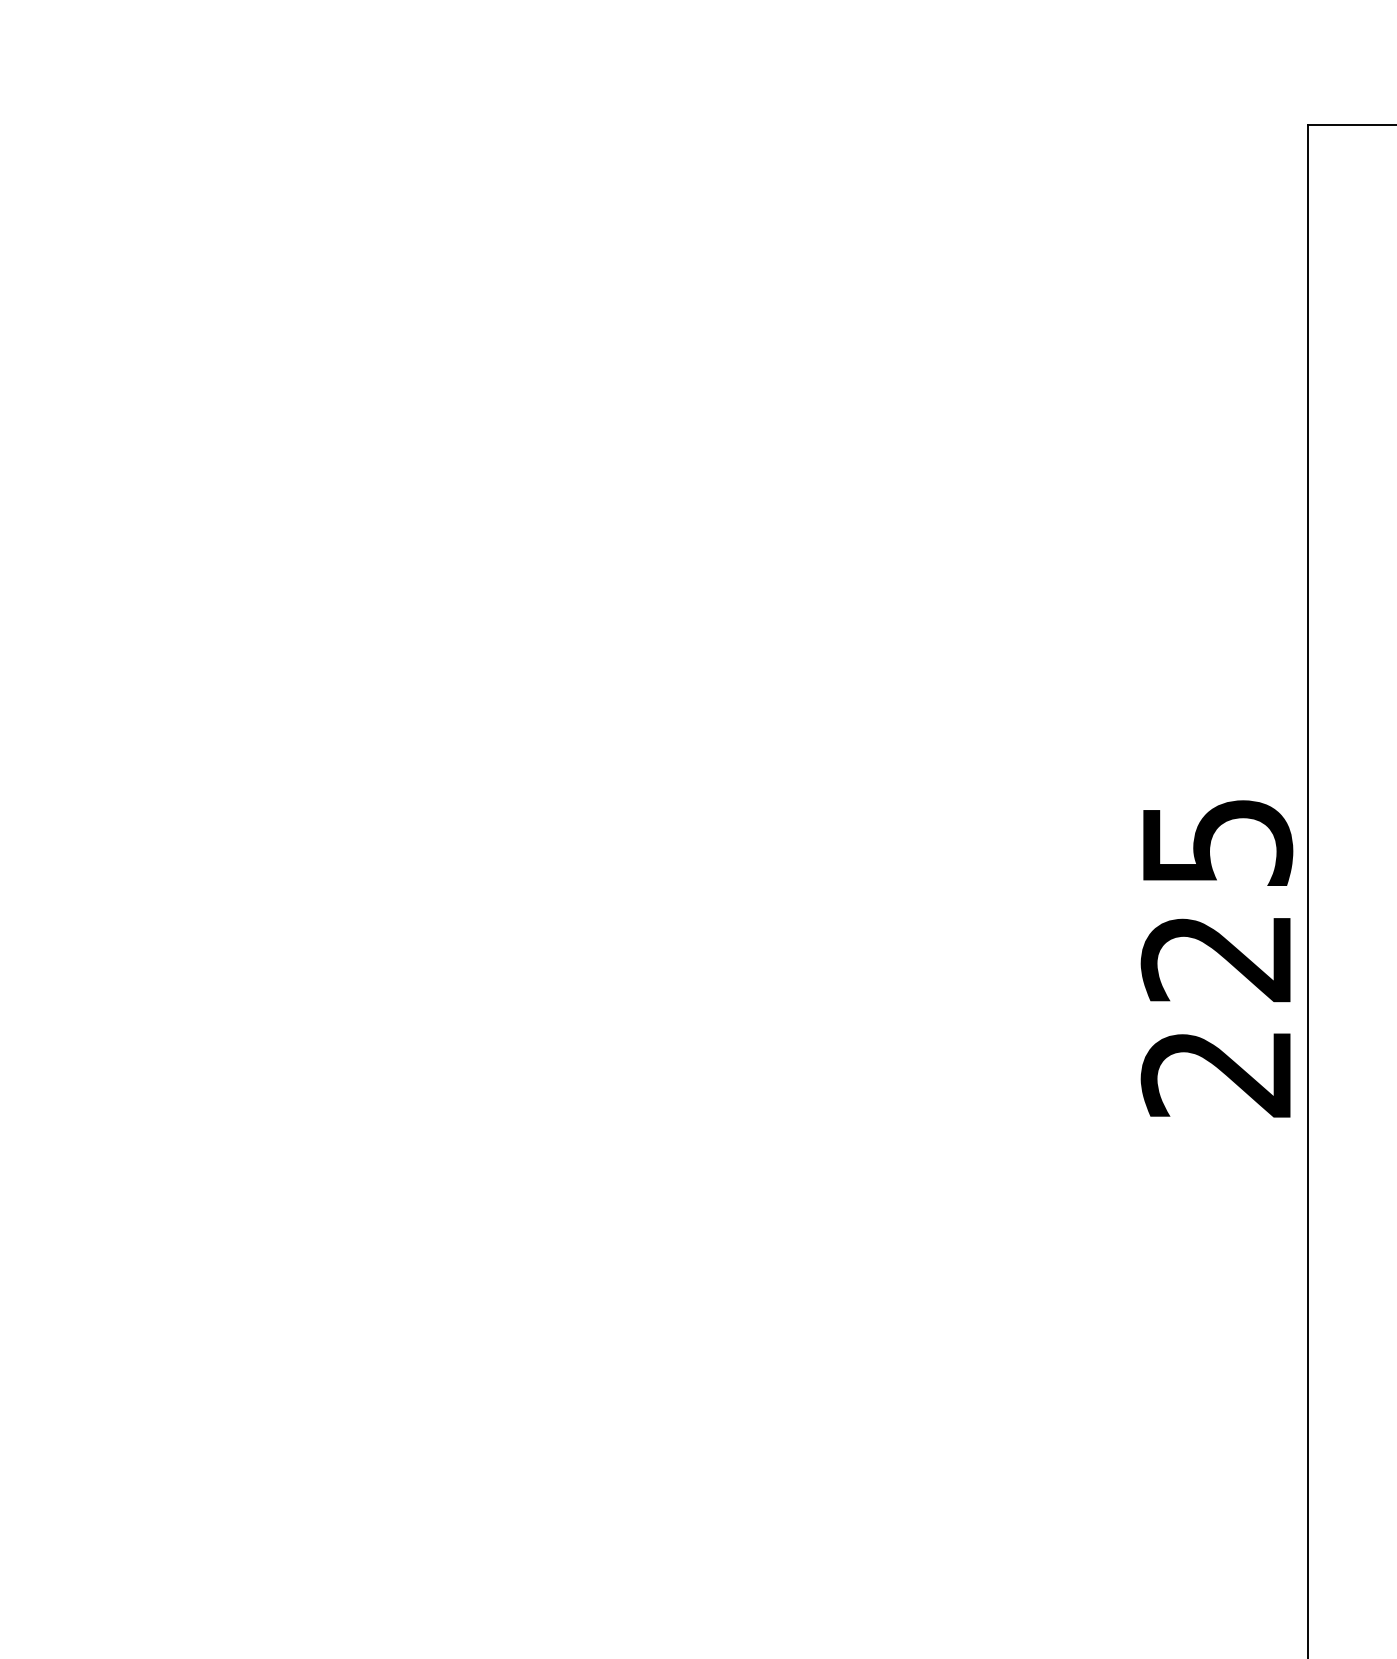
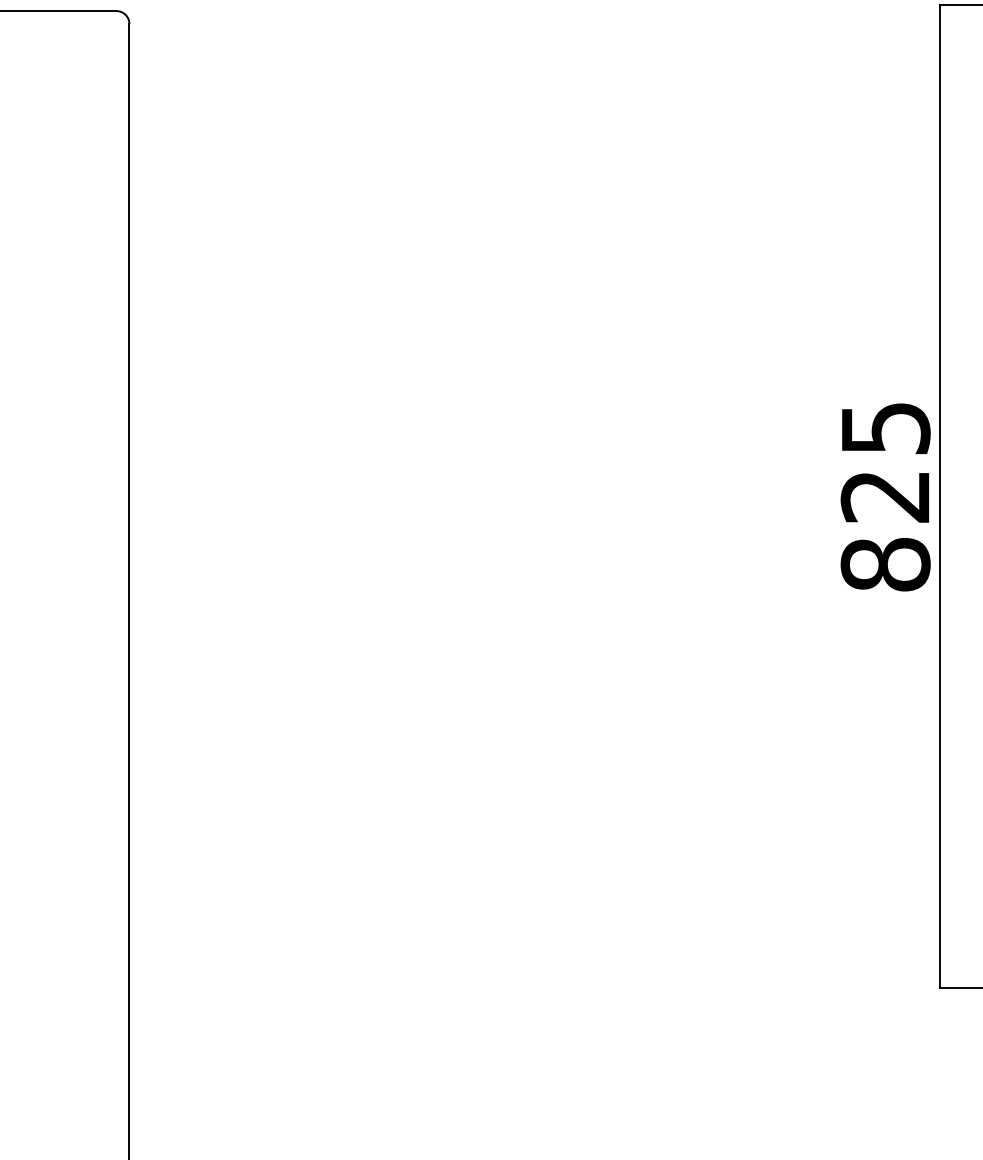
text: (1216, 1072) -> (885, 564), 225 -> 825

